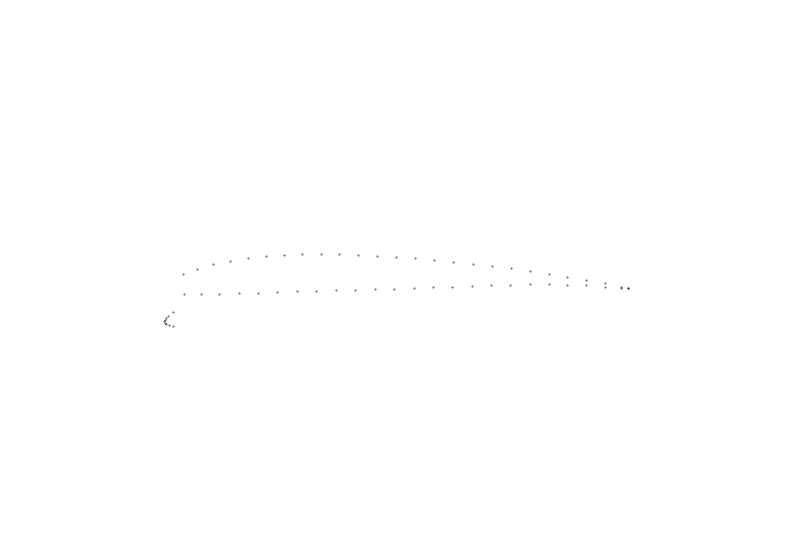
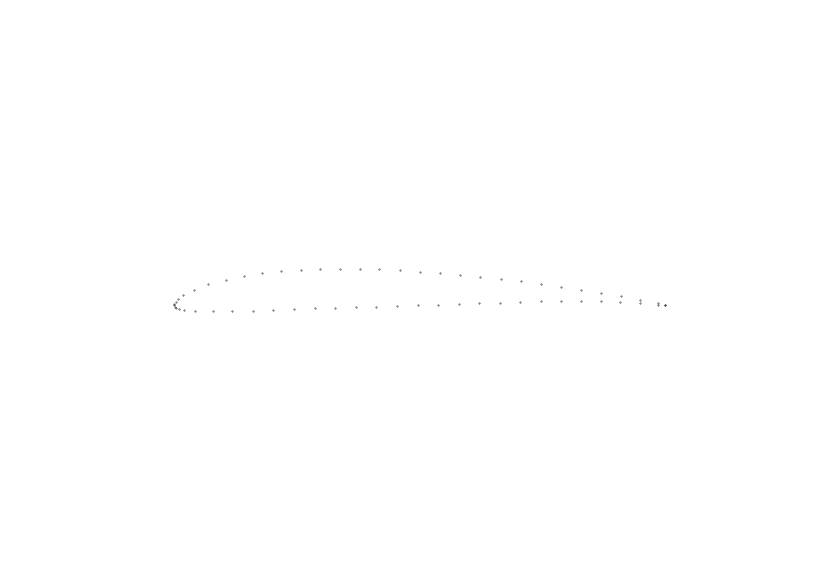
part: (168, 319) -> (178, 303), moved

